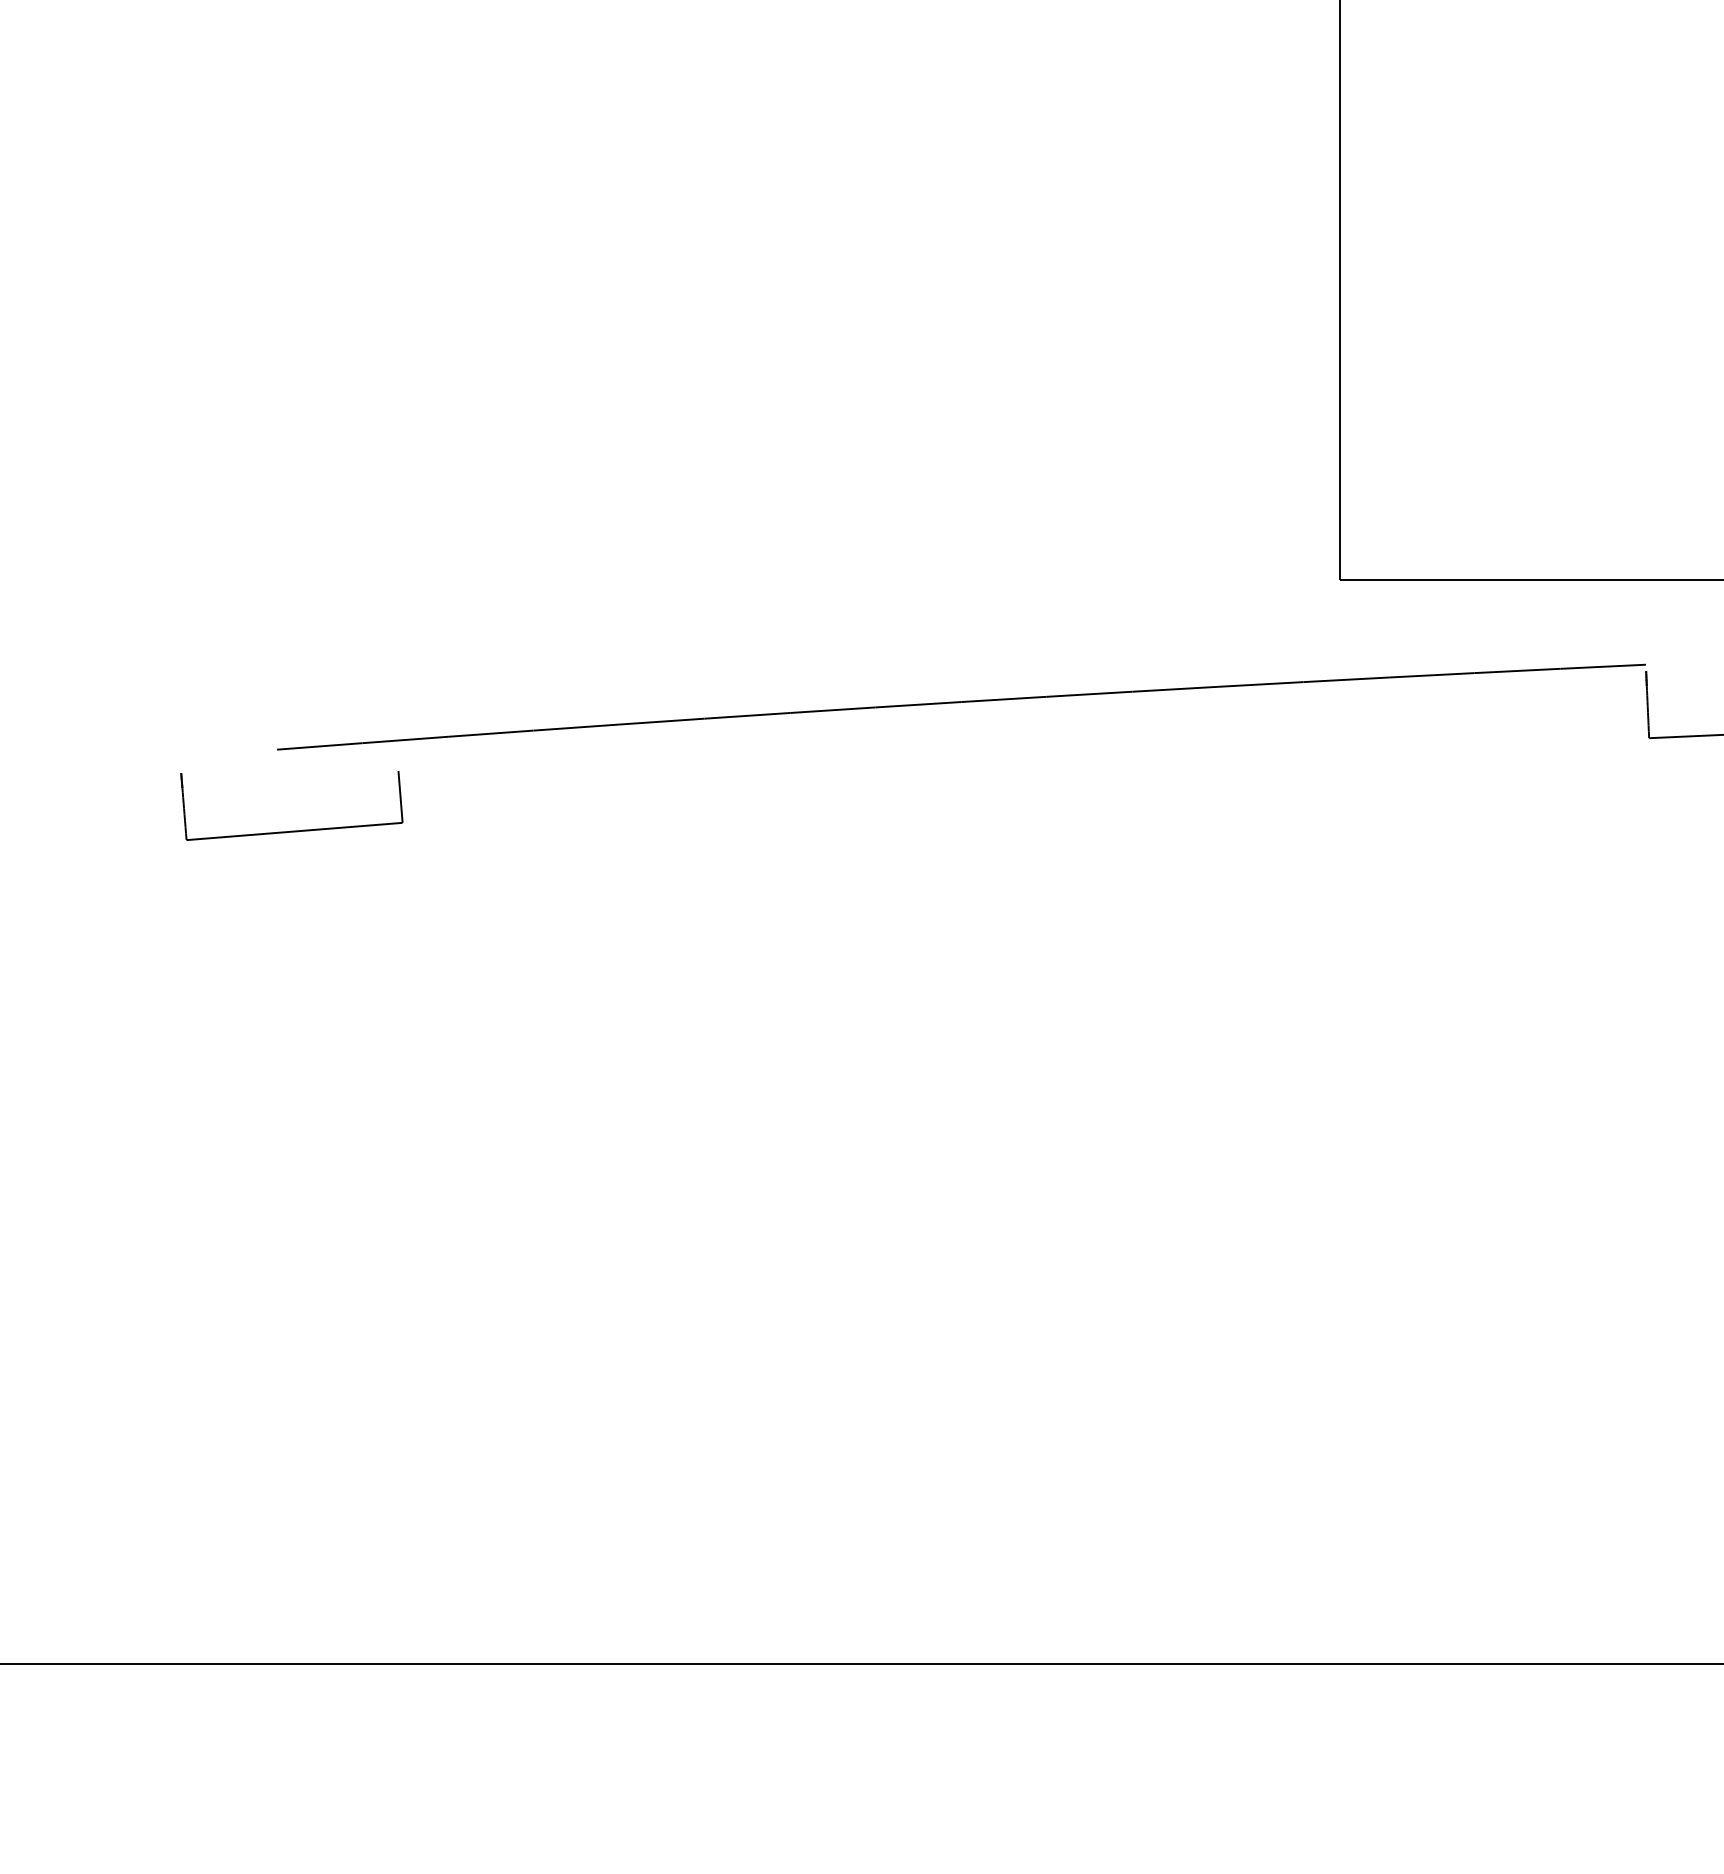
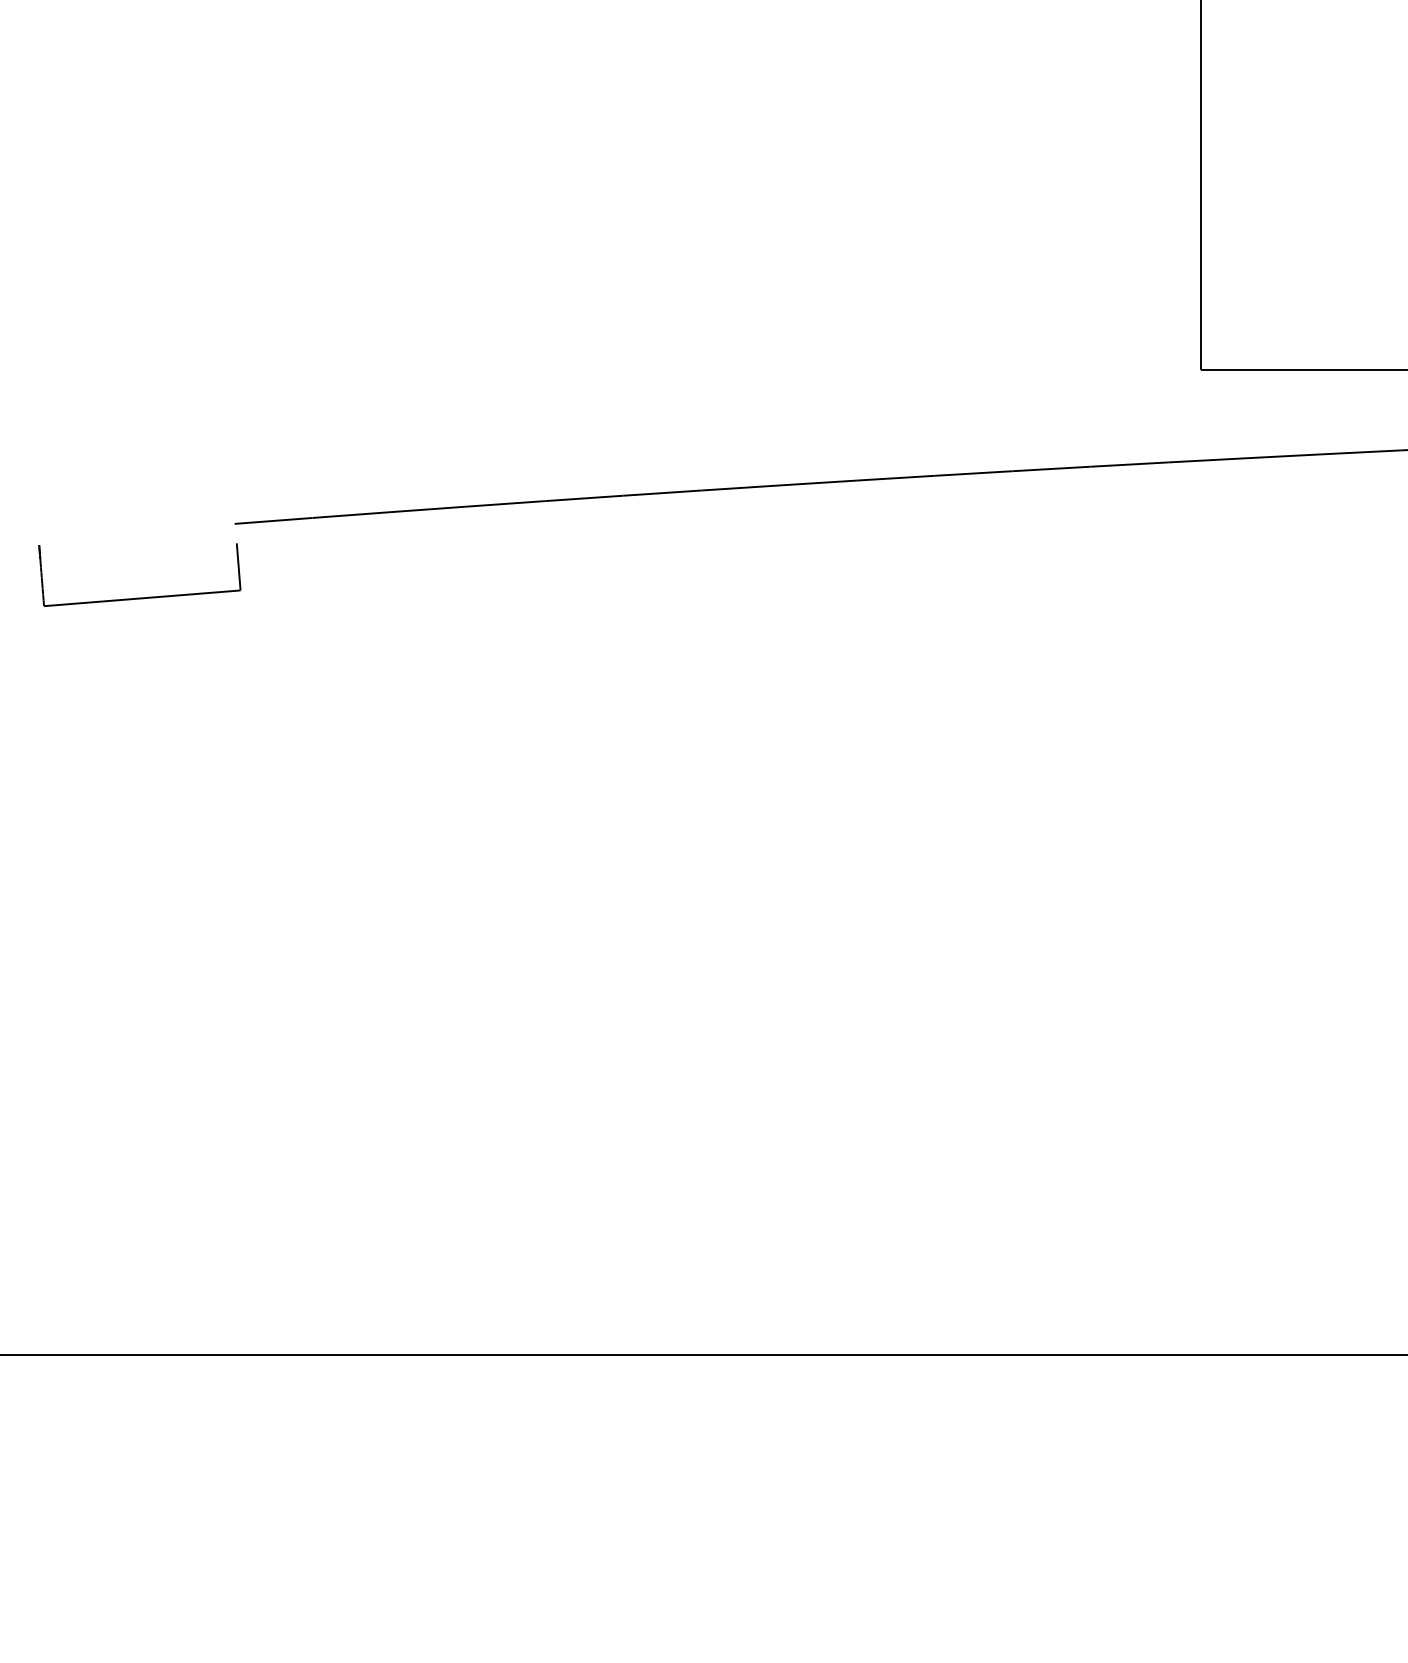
part: (291, 830) -> (139, 597), moved

